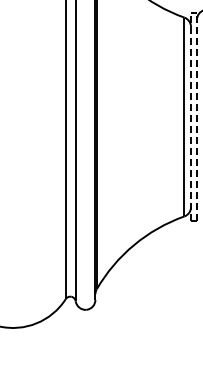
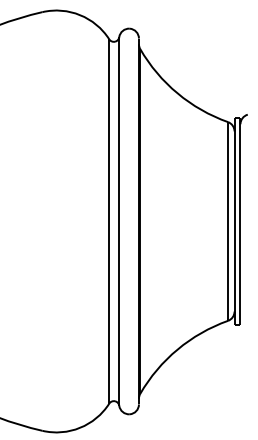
line: (190, 117) -> (234, 221), dashed -> solid
line: (196, 117) -> (240, 221), dashed -> solid

